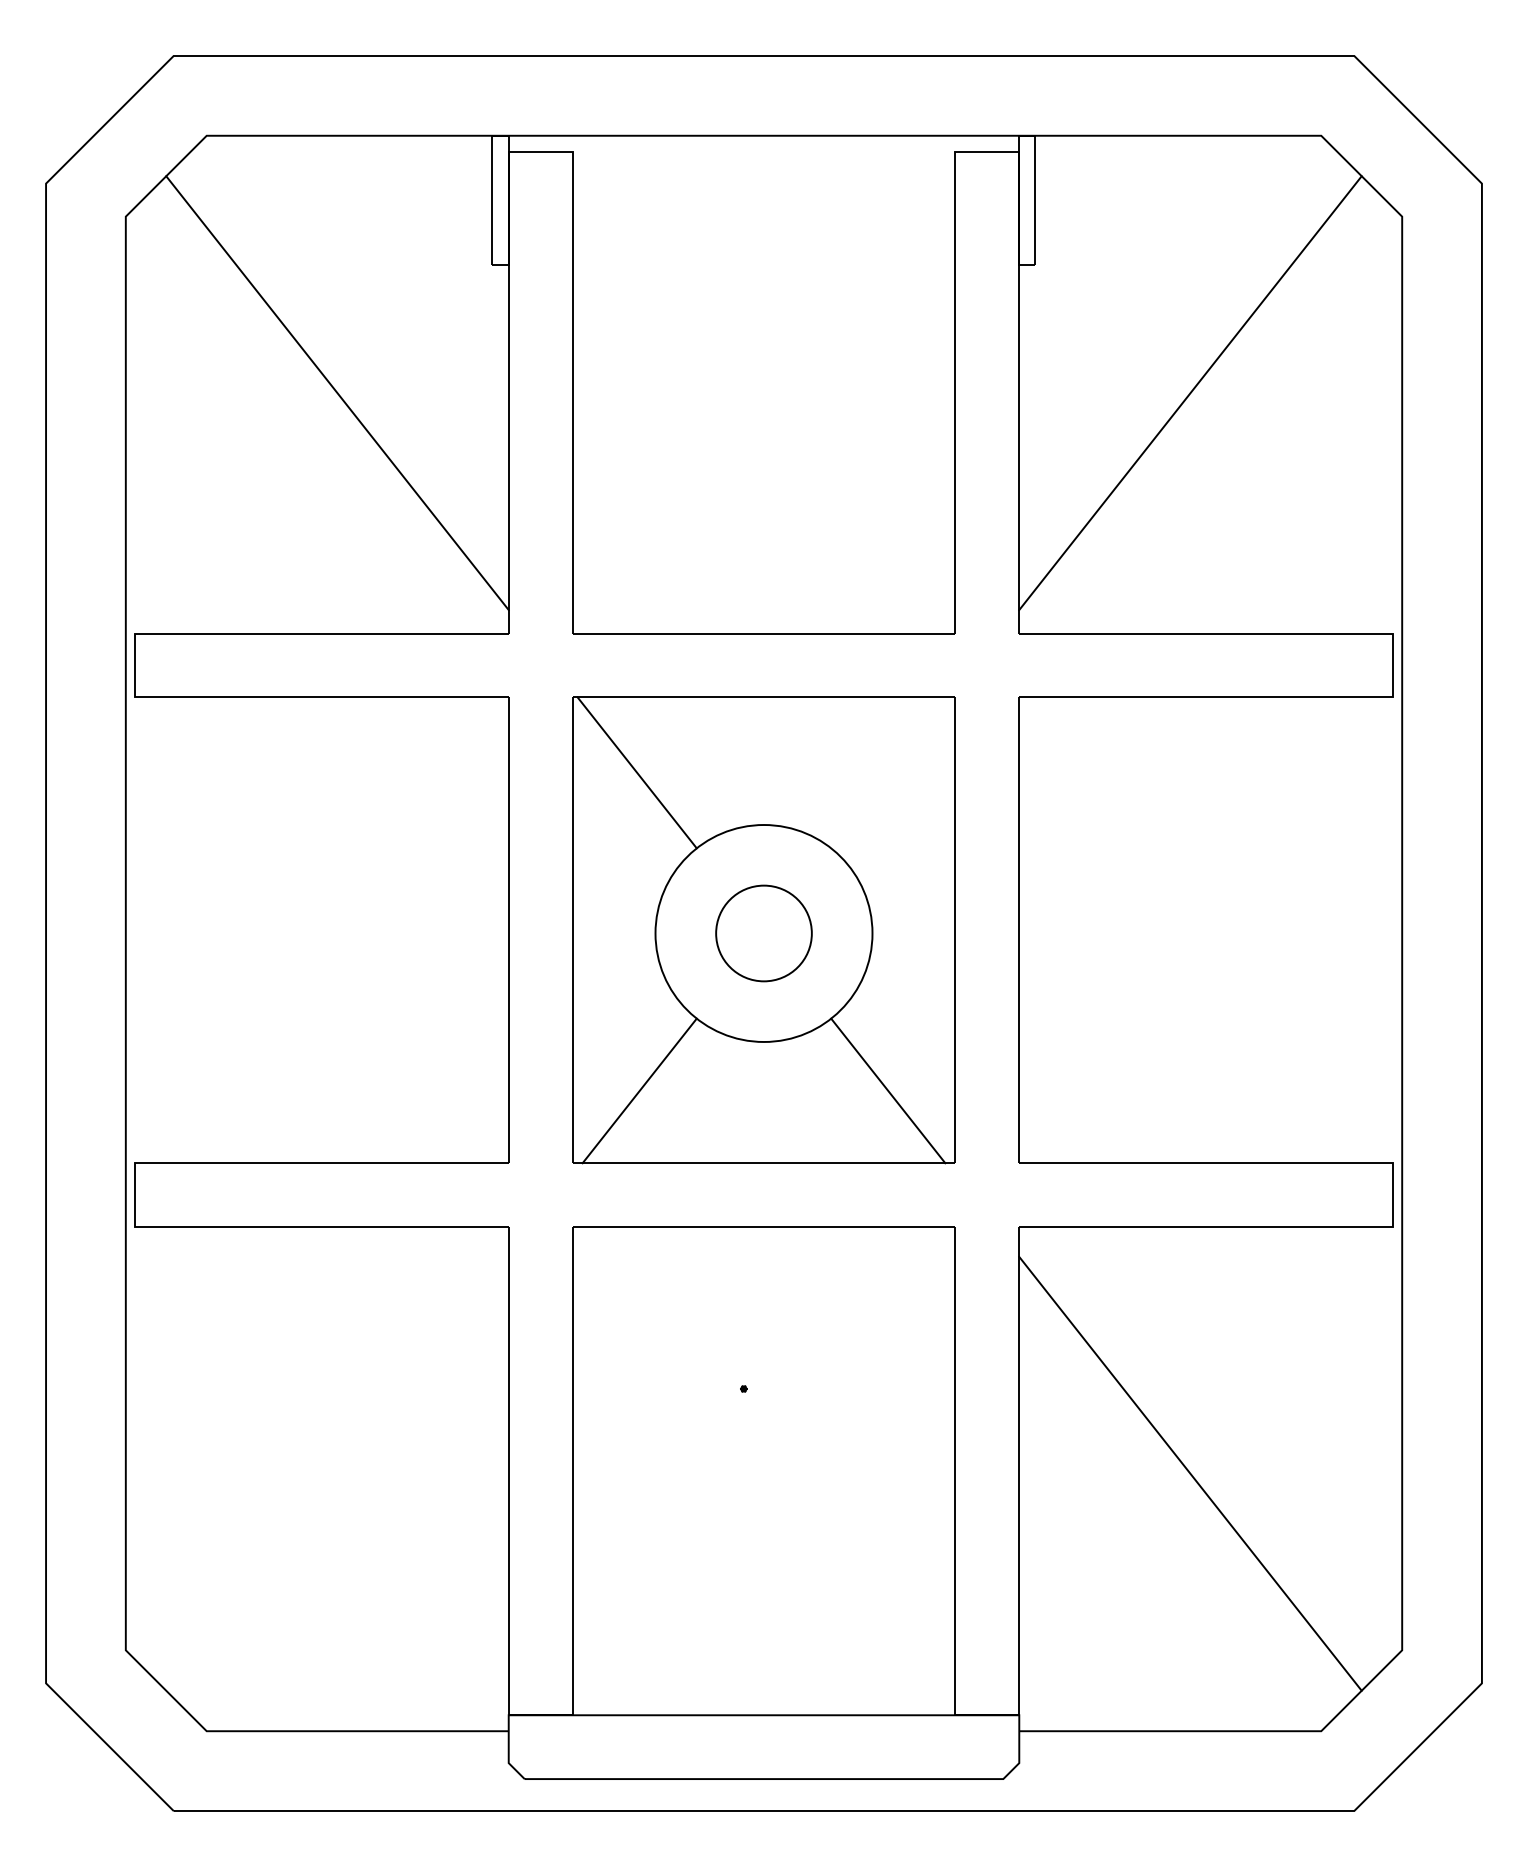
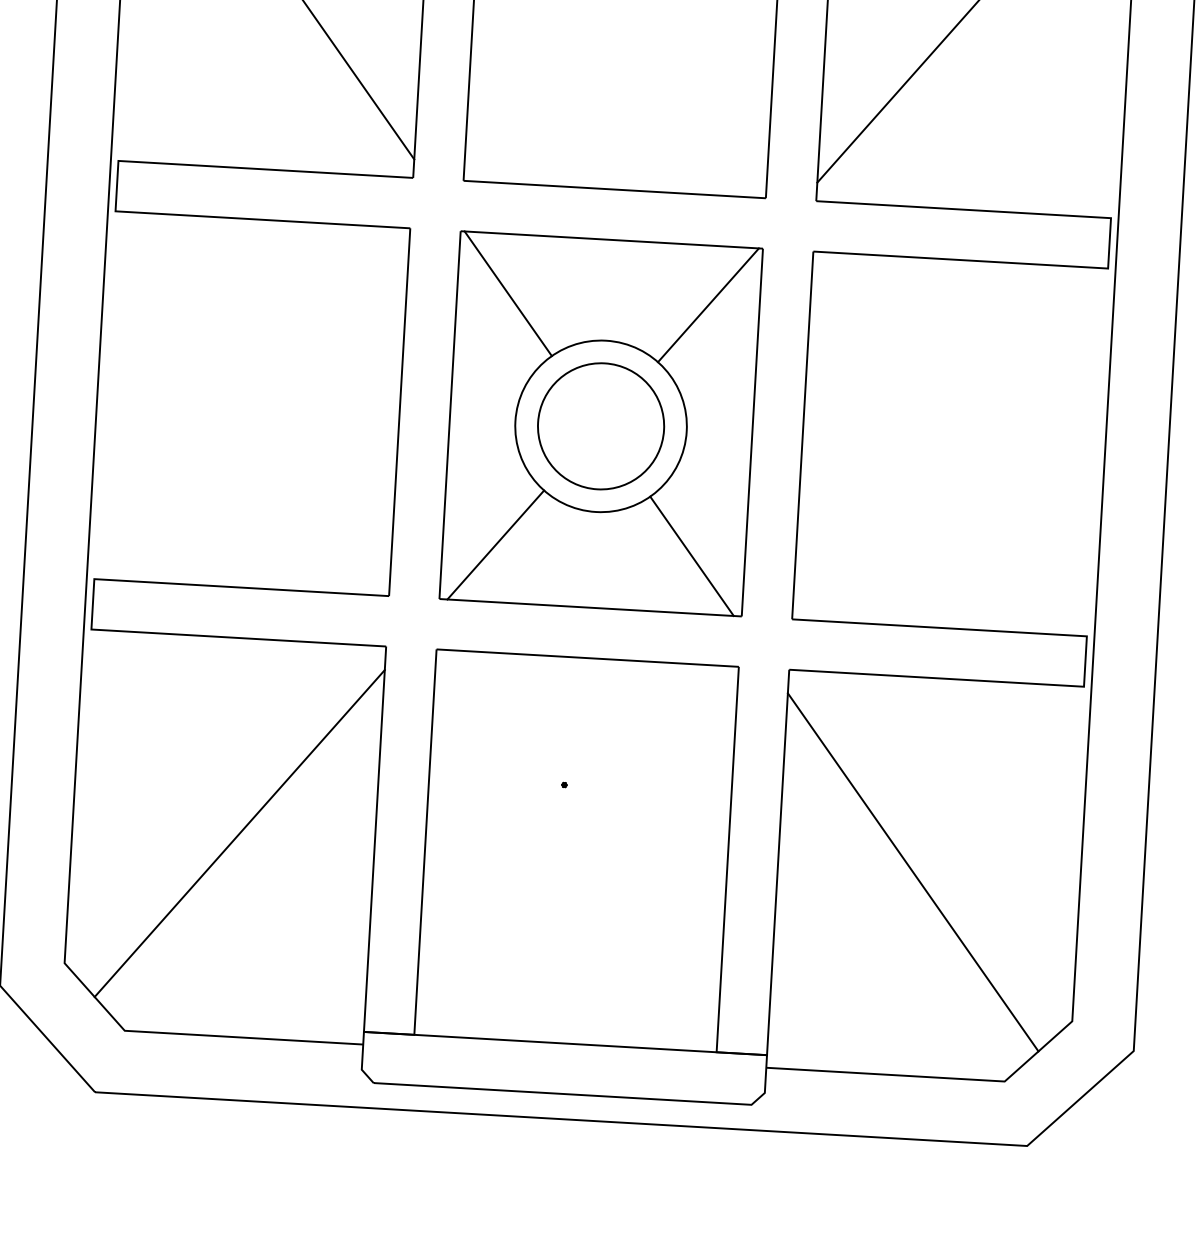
line: (890, 772) -> (708, 305), added
circle: (763, 933) -> (600, 426), size x1.67
line: (337, 1473) -> (239, 833), added

